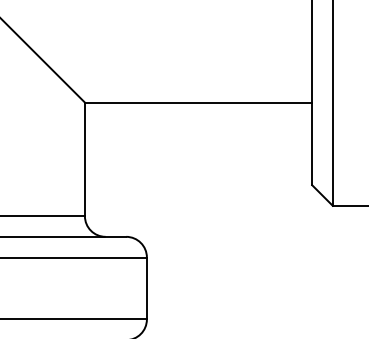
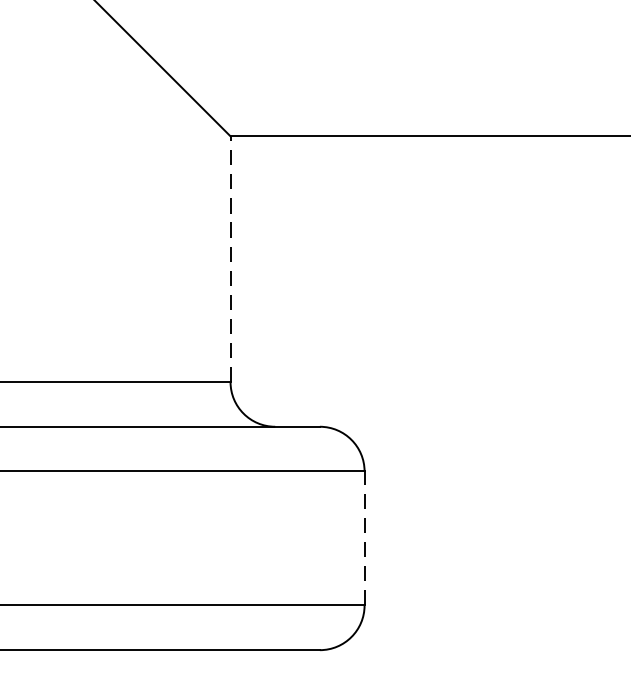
line: (84, 159) -> (229, 259), solid -> dashed
line: (146, 288) -> (363, 538), solid -> dashed

